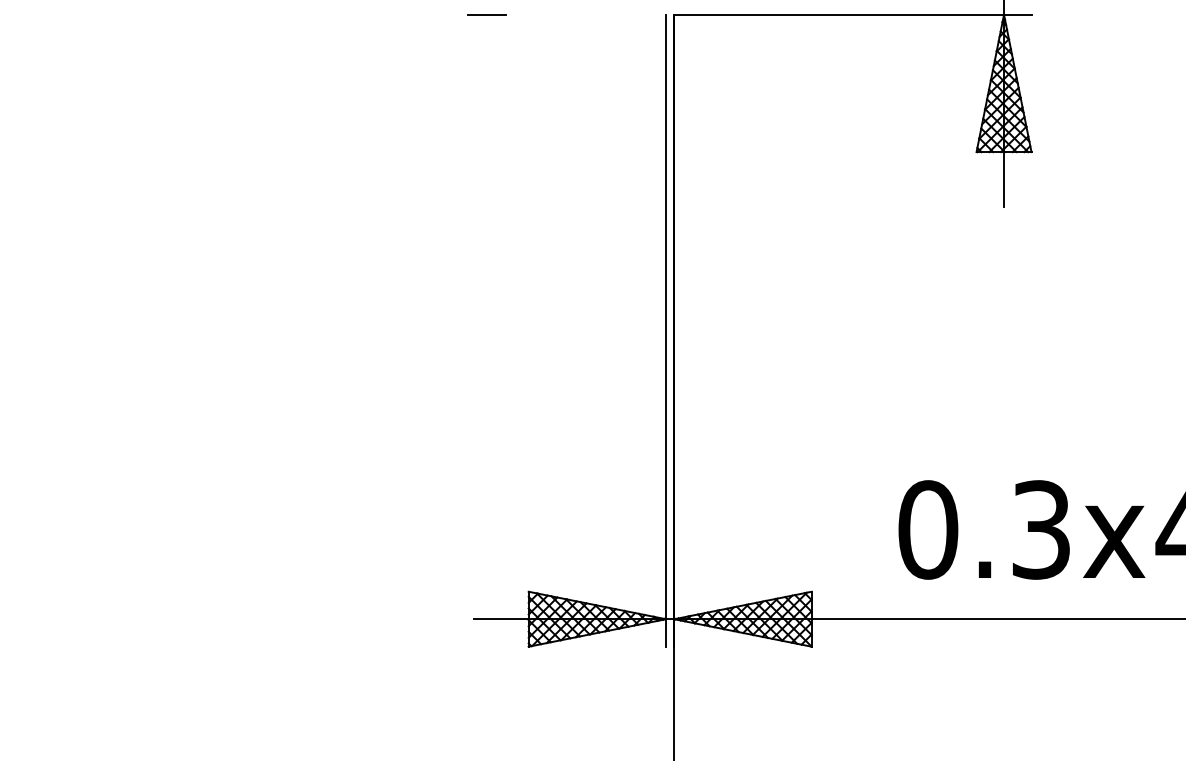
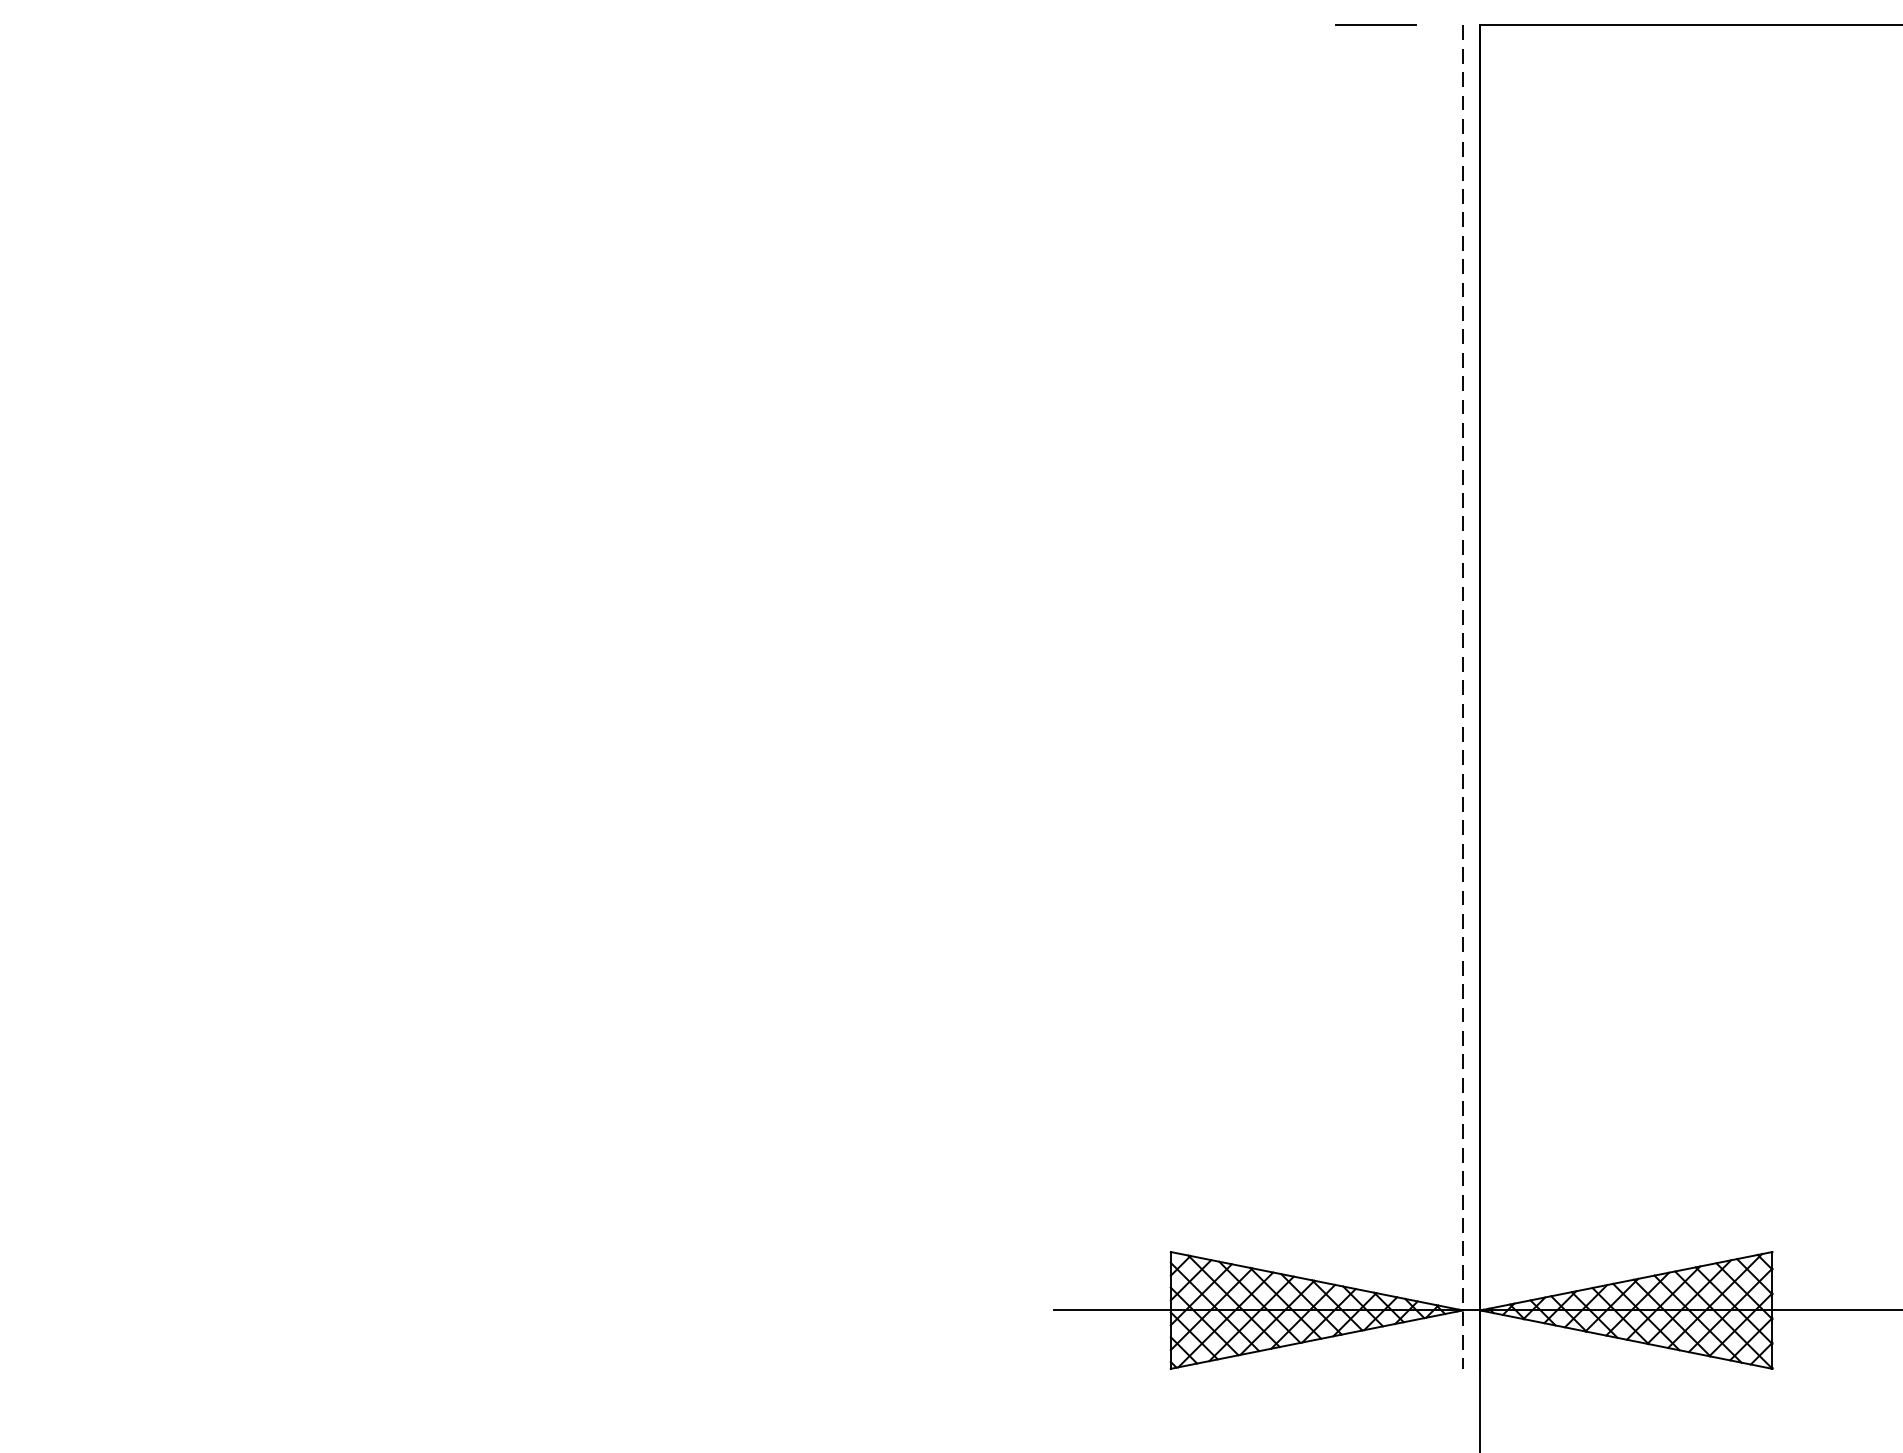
line: (486, 14) -> (1374, 24), moved
line: (666, 330) -> (1463, 696), solid -> dashed

